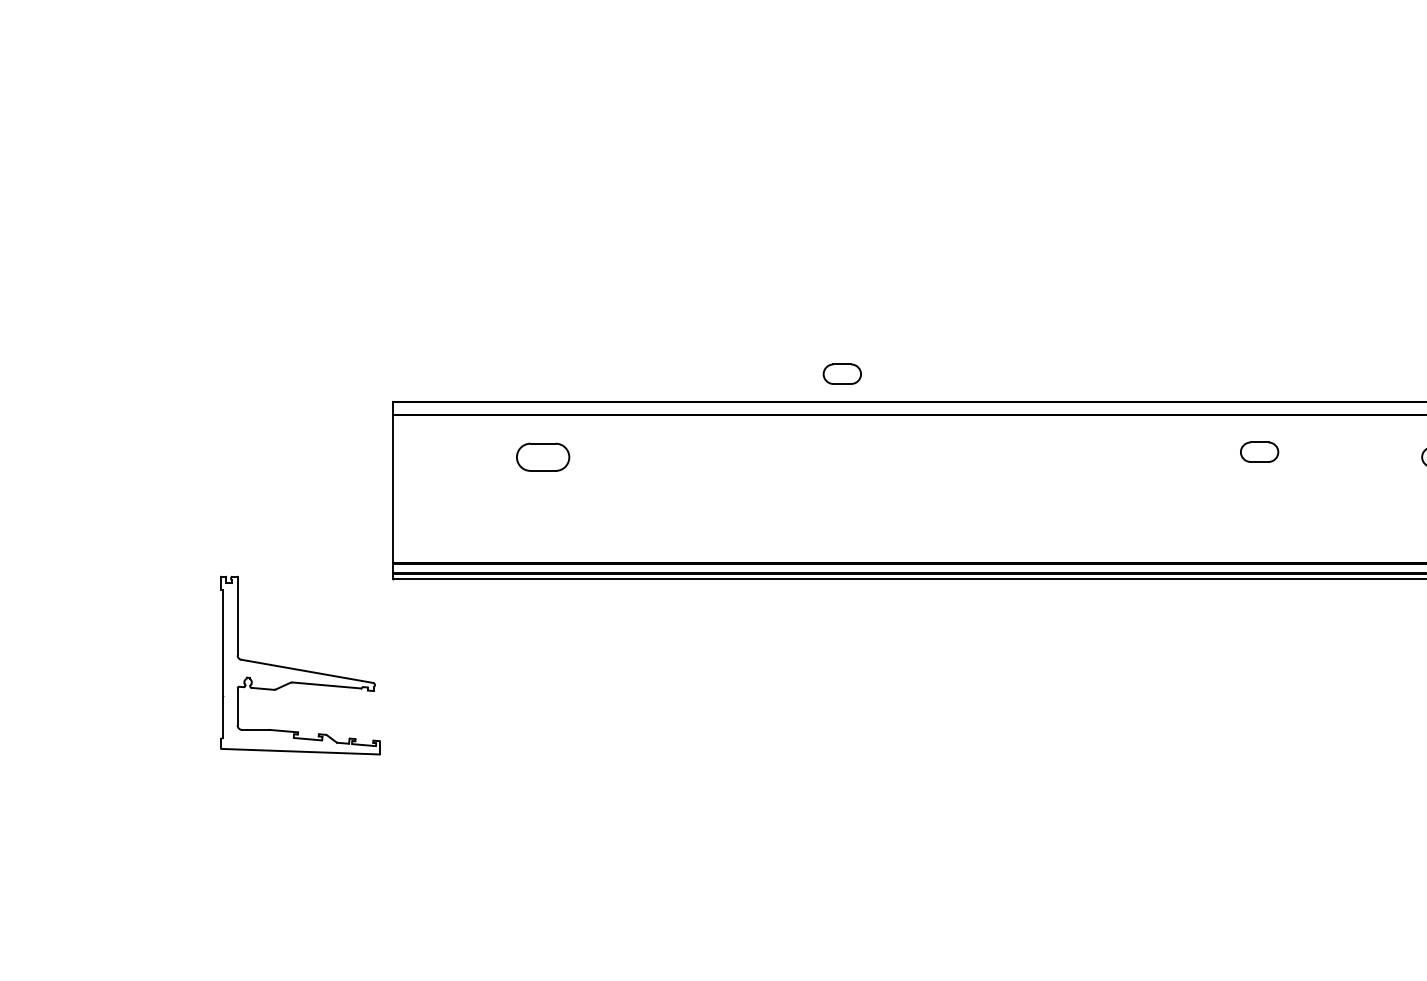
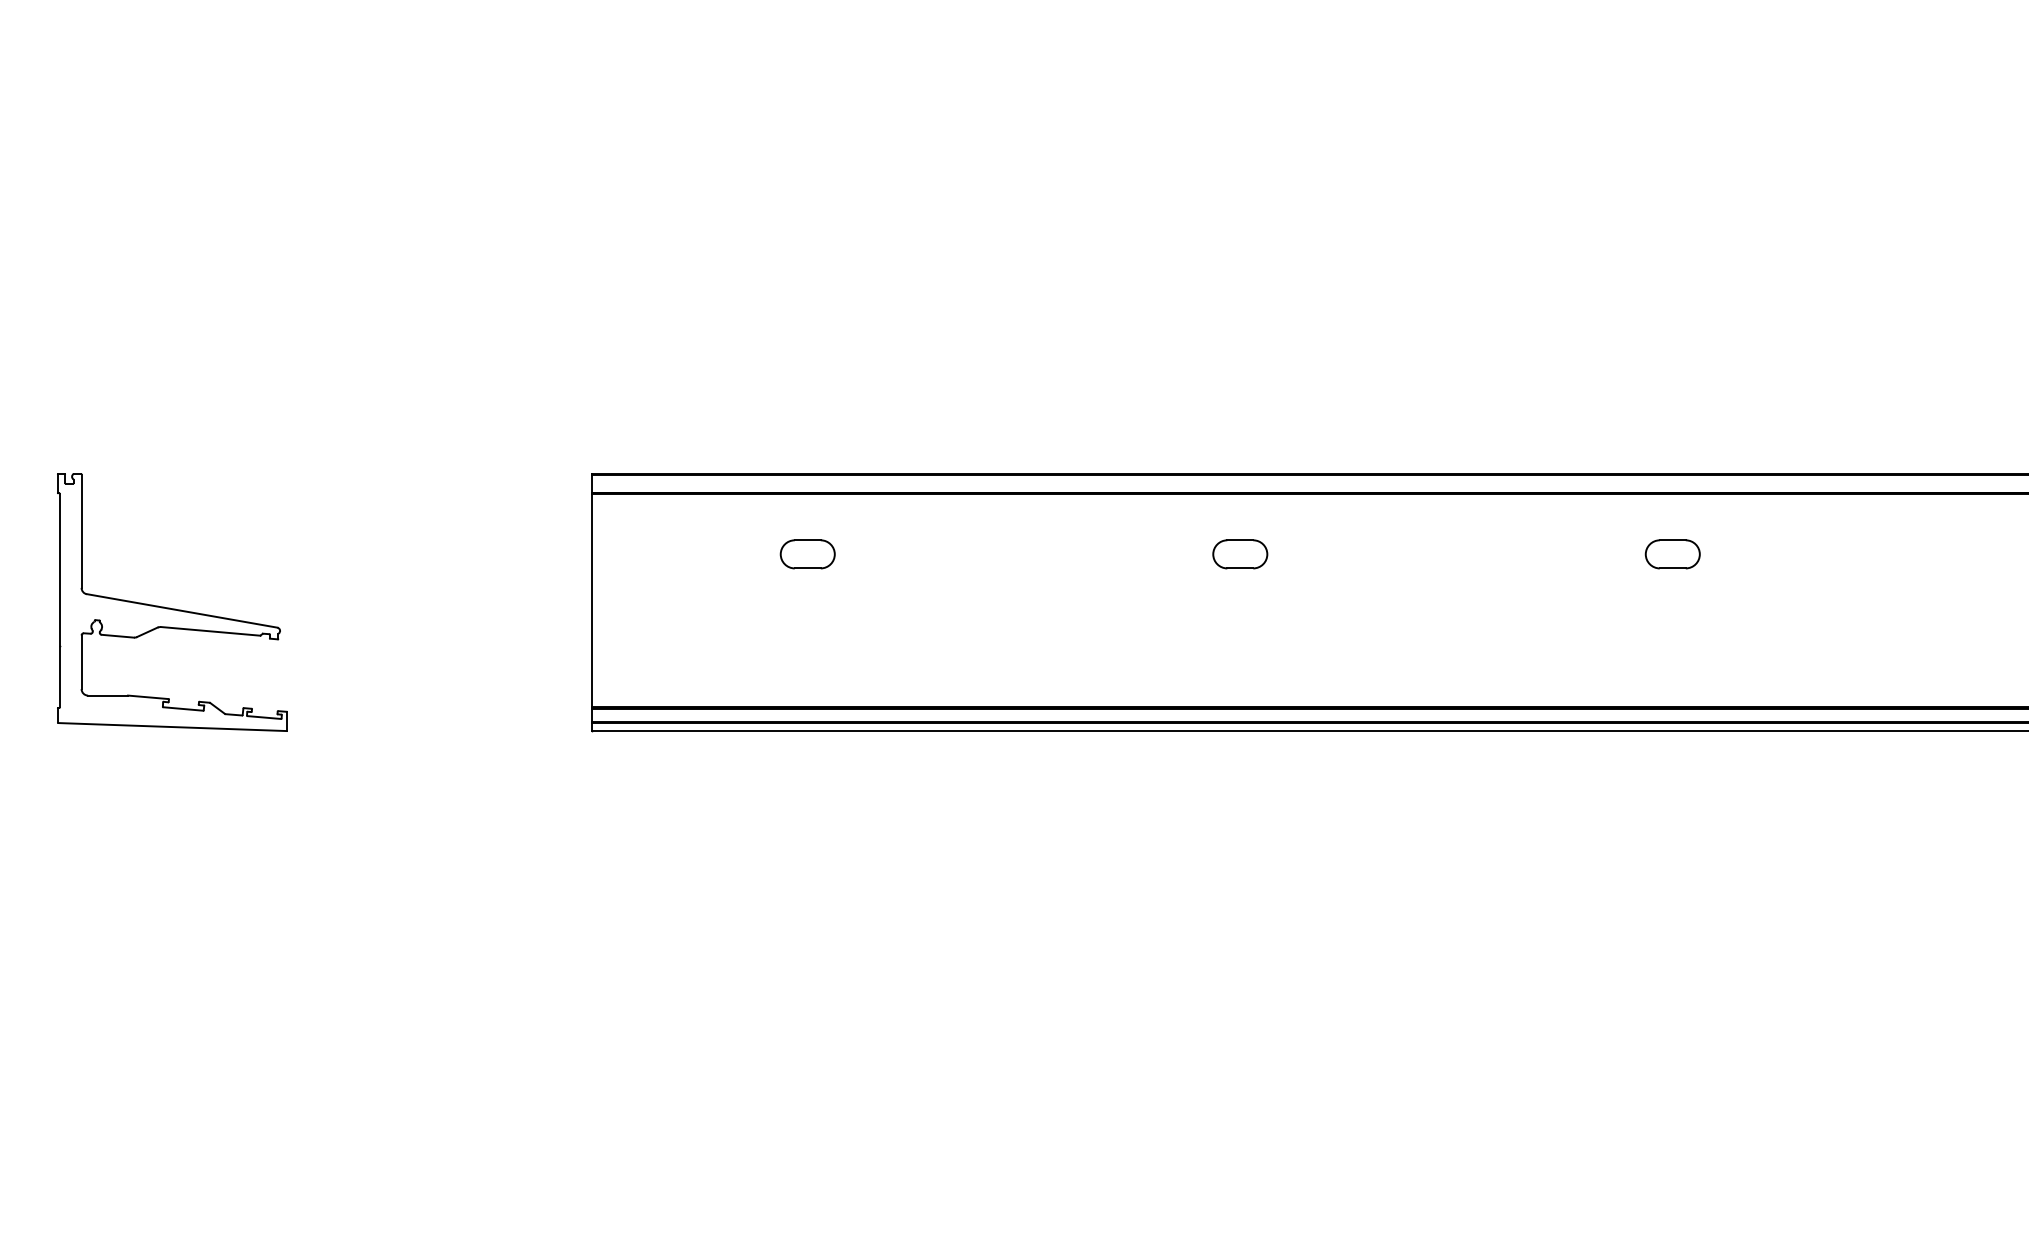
part: (841, 373) -> (1239, 553), moved
part: (1259, 451) -> (1672, 553), moved
part: (542, 456) -> (806, 553), size x0.71
part: (300, 665) -> (172, 602), moved

